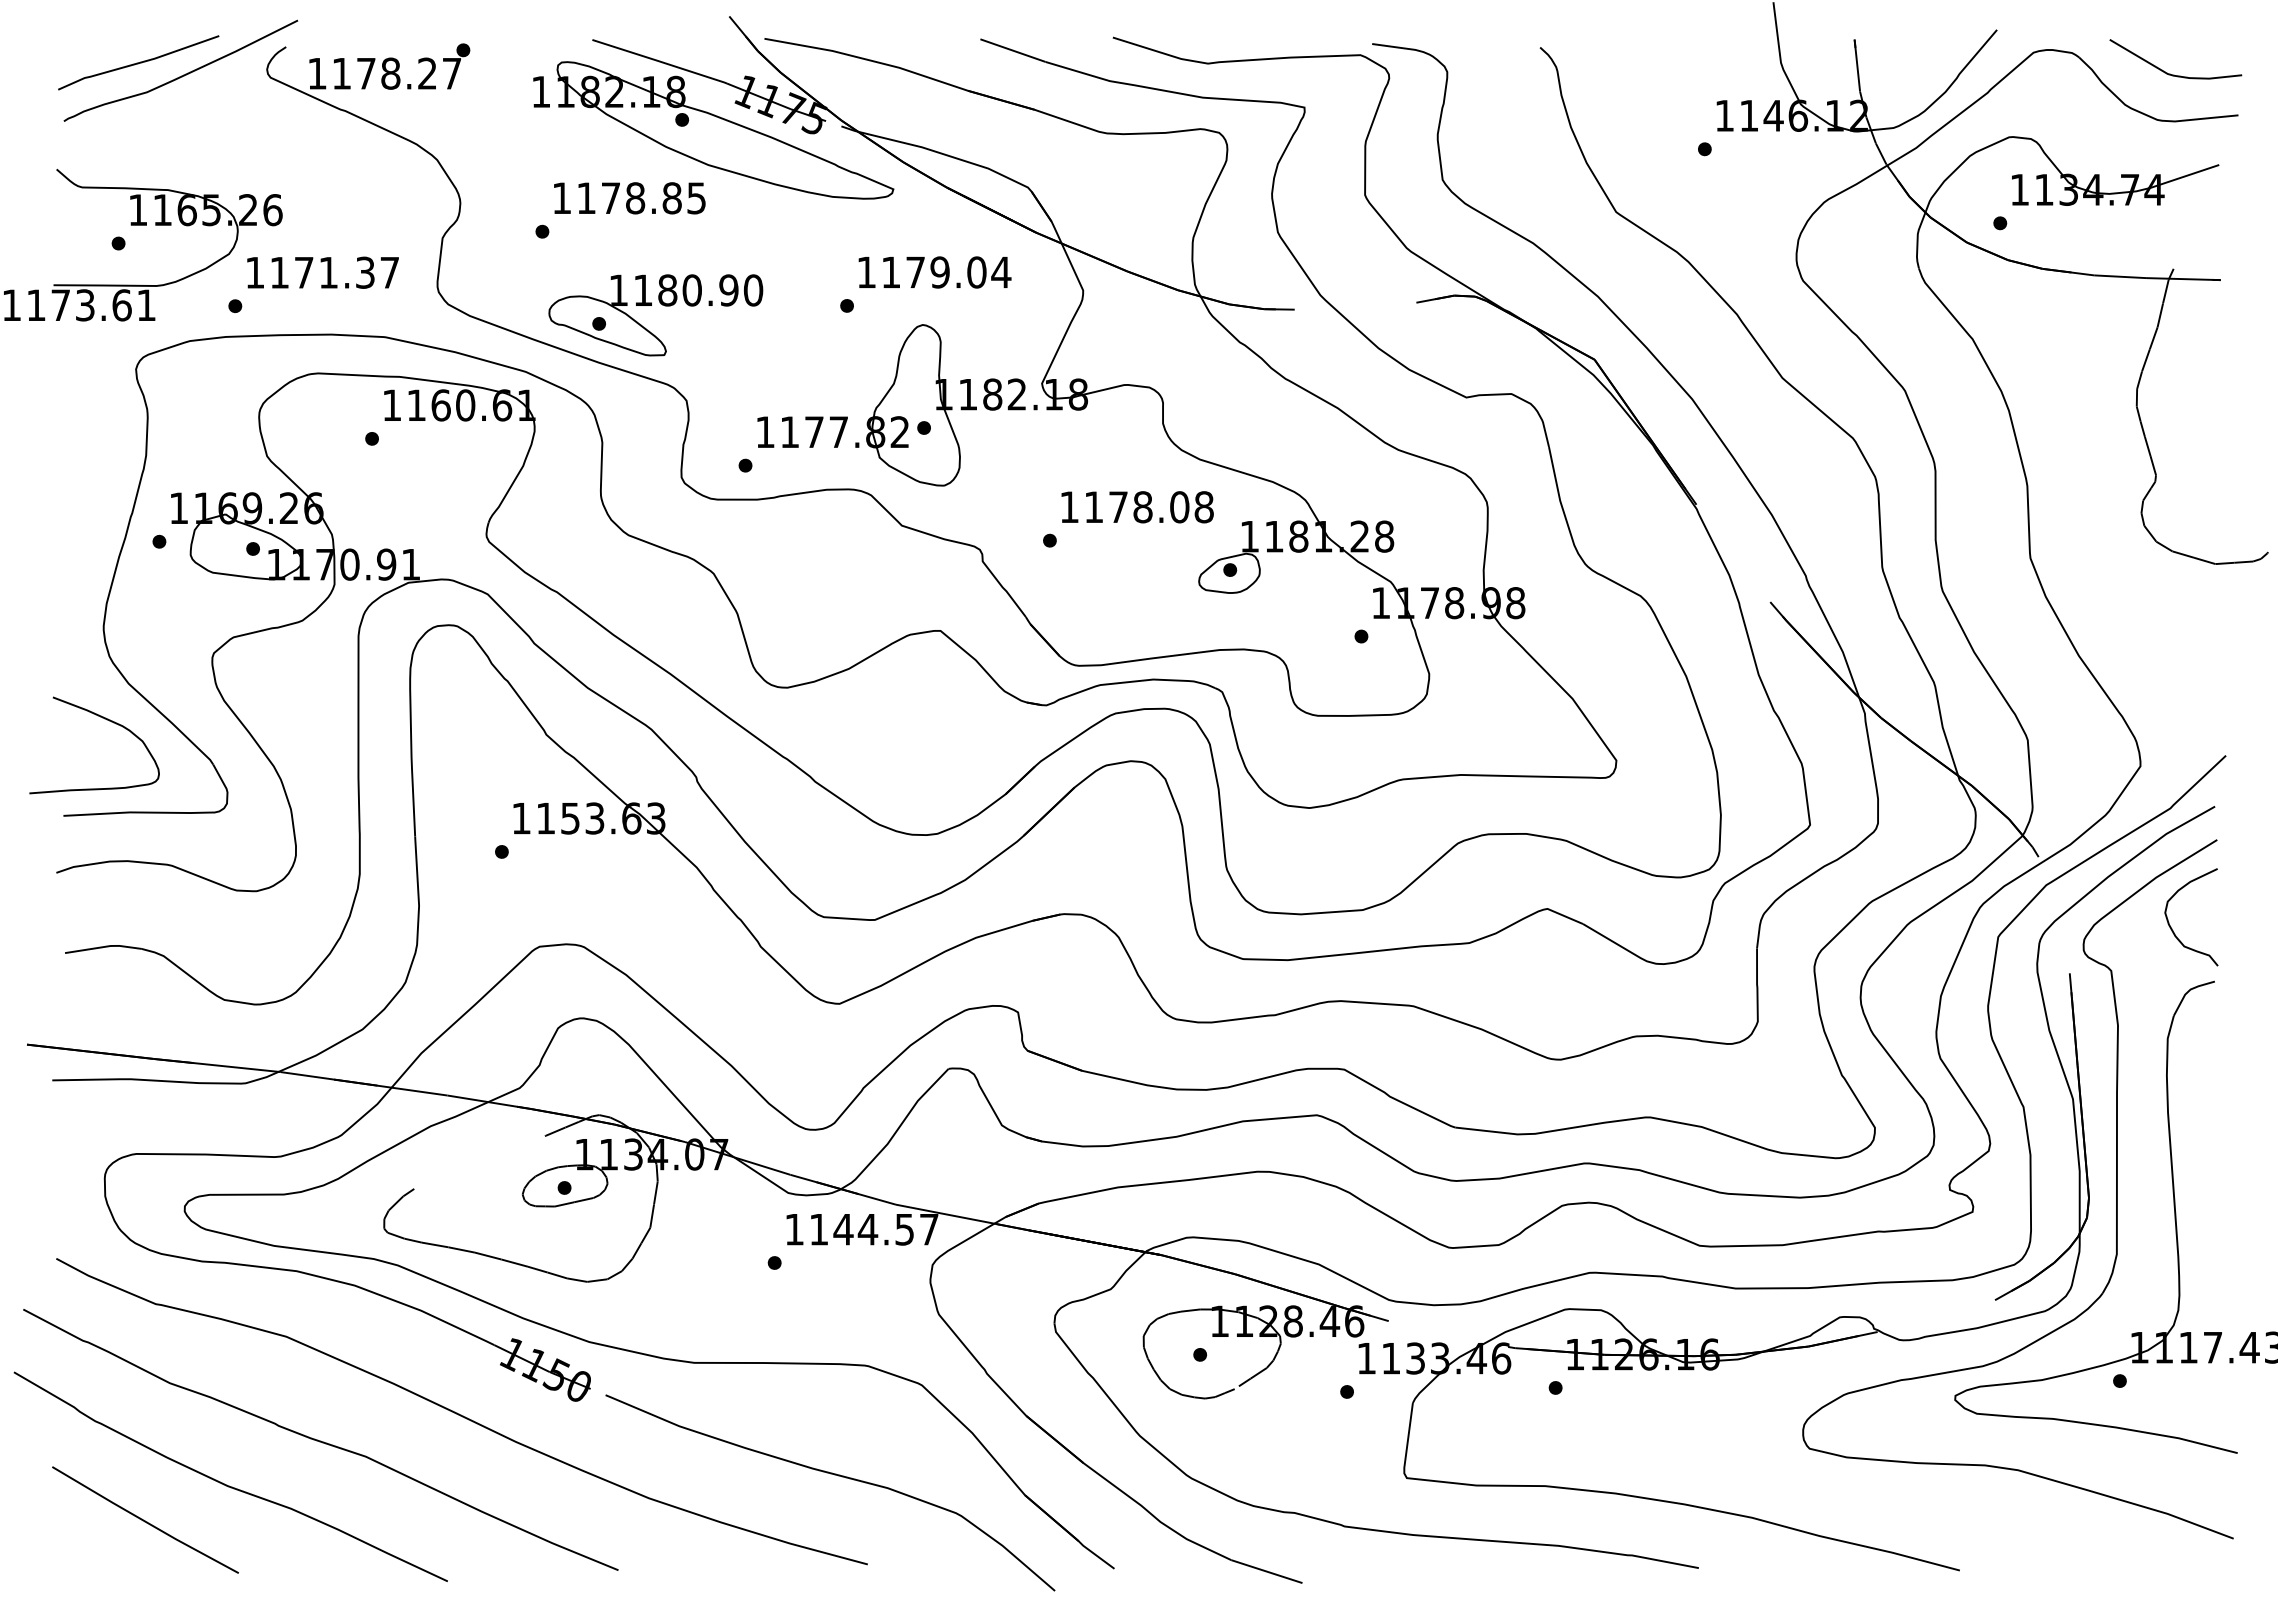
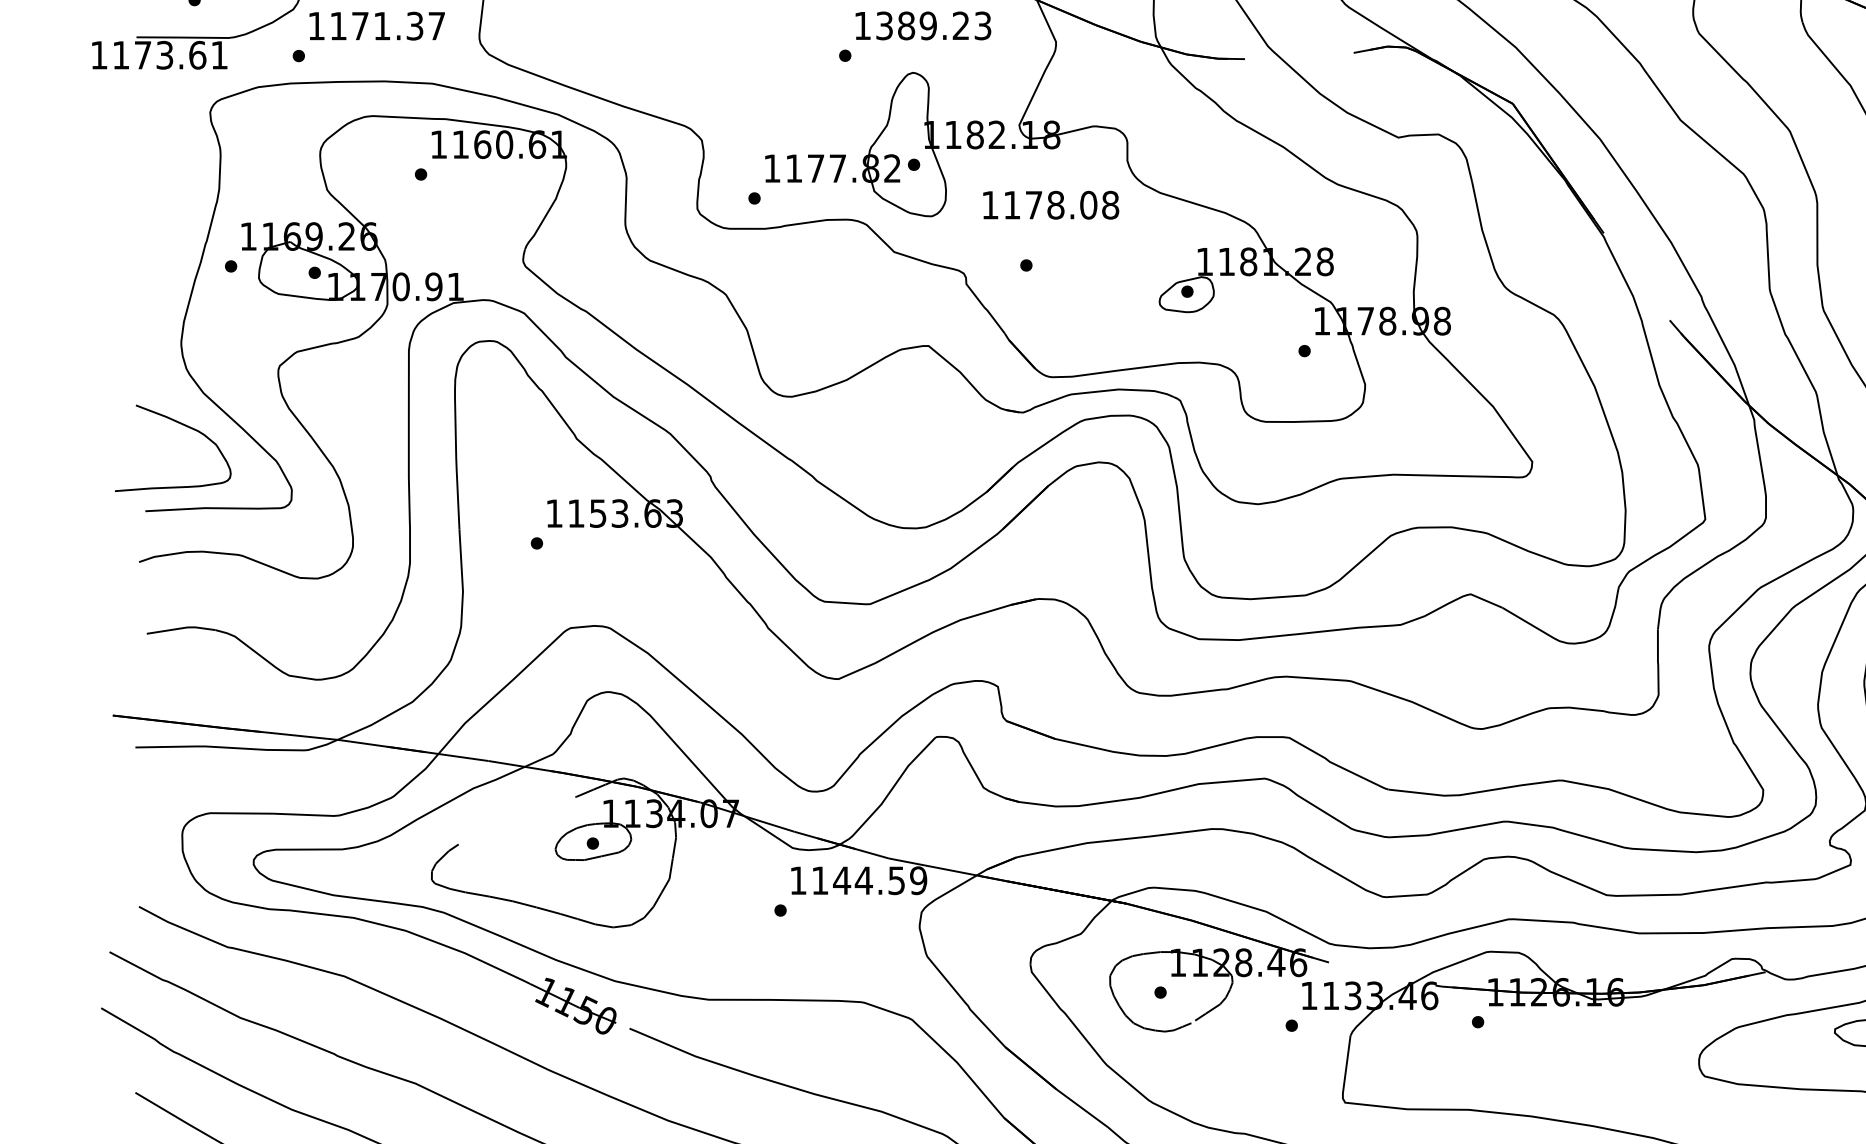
text: (946, 272) -> (934, 25), 1179.04 -> 1389.23
part: (651, 305) -> (670, 55), removed
text: (1137, 507) -> (1051, 205), moved
text: (928, 1229) -> (917, 880), 1144.57 -> 1144.59

